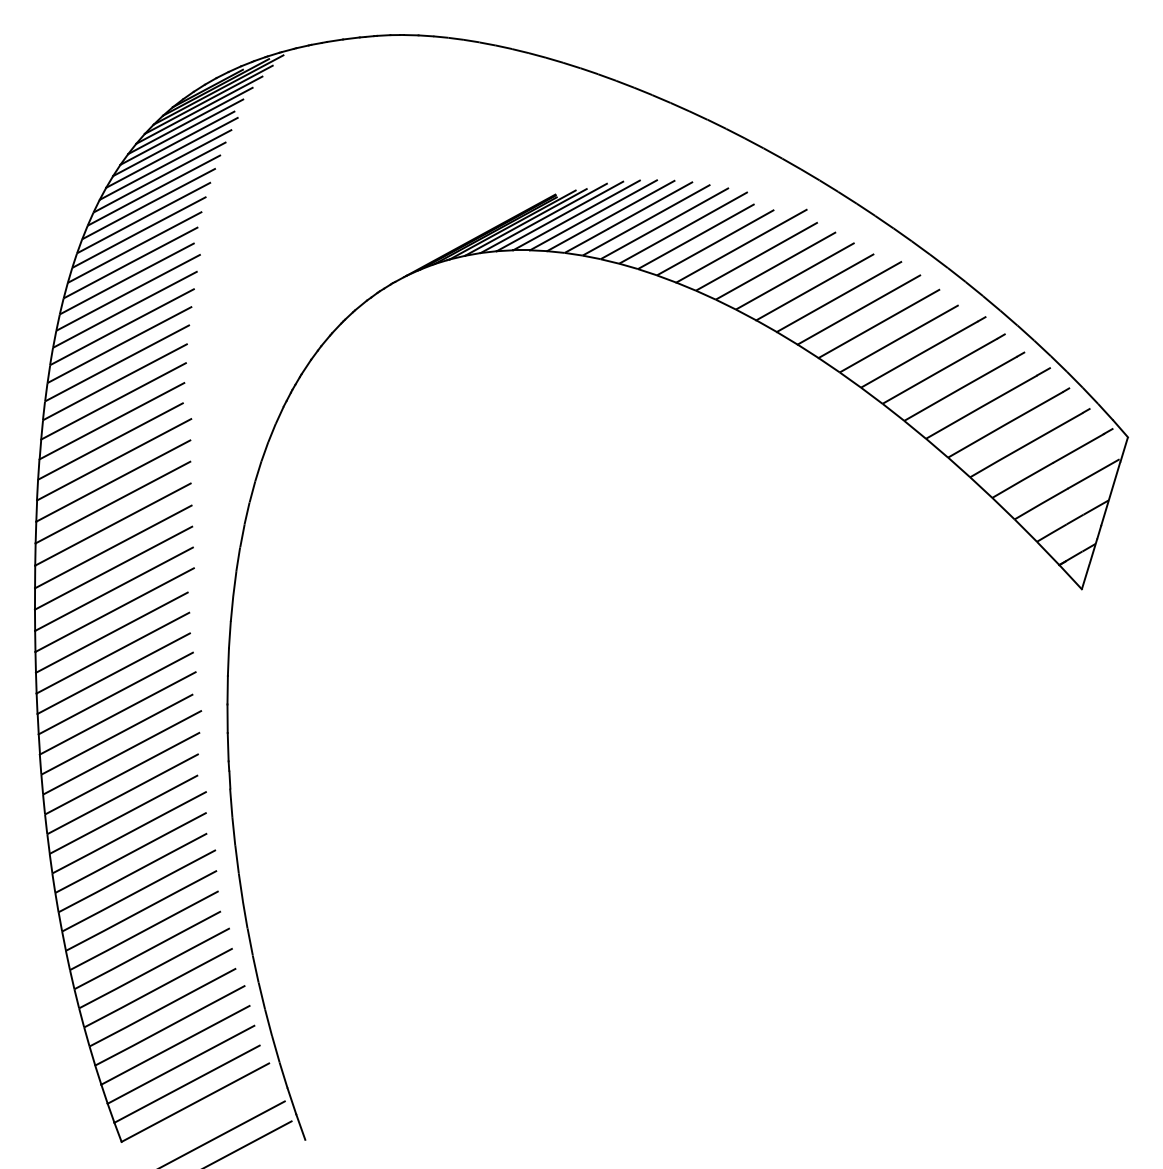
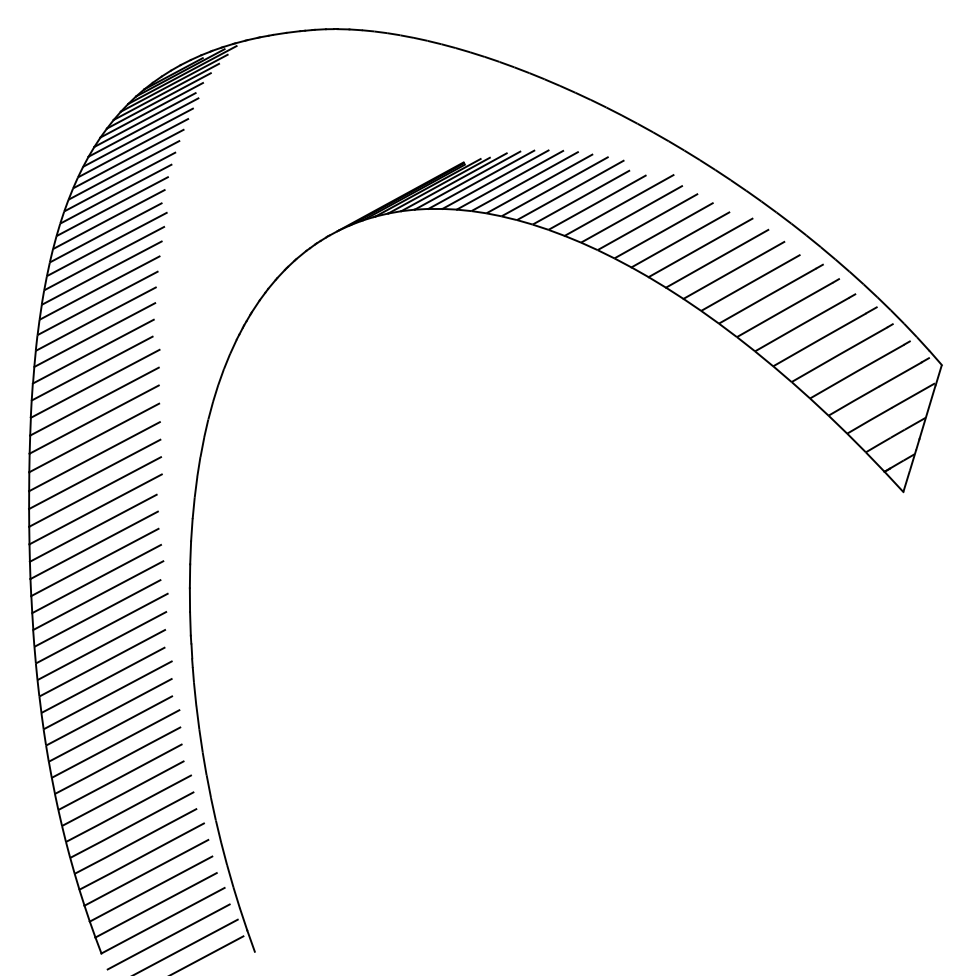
line: (202, 1122) -> (168, 937), added

